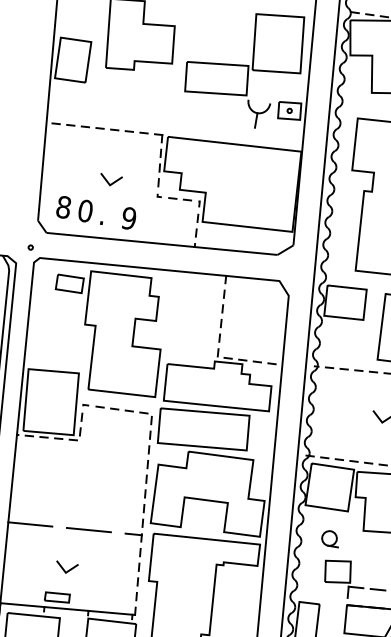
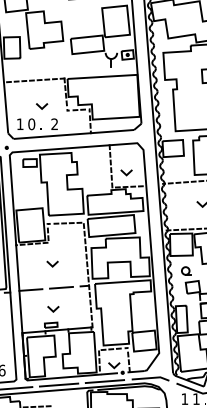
text: (62, 207) -> (19, 124), 8 -> 1
text: (128, 218) -> (54, 124), 9 -> 2
line: (247, 332) -> (125, 172), added
line: (77, 482) -> (51, 264), added

